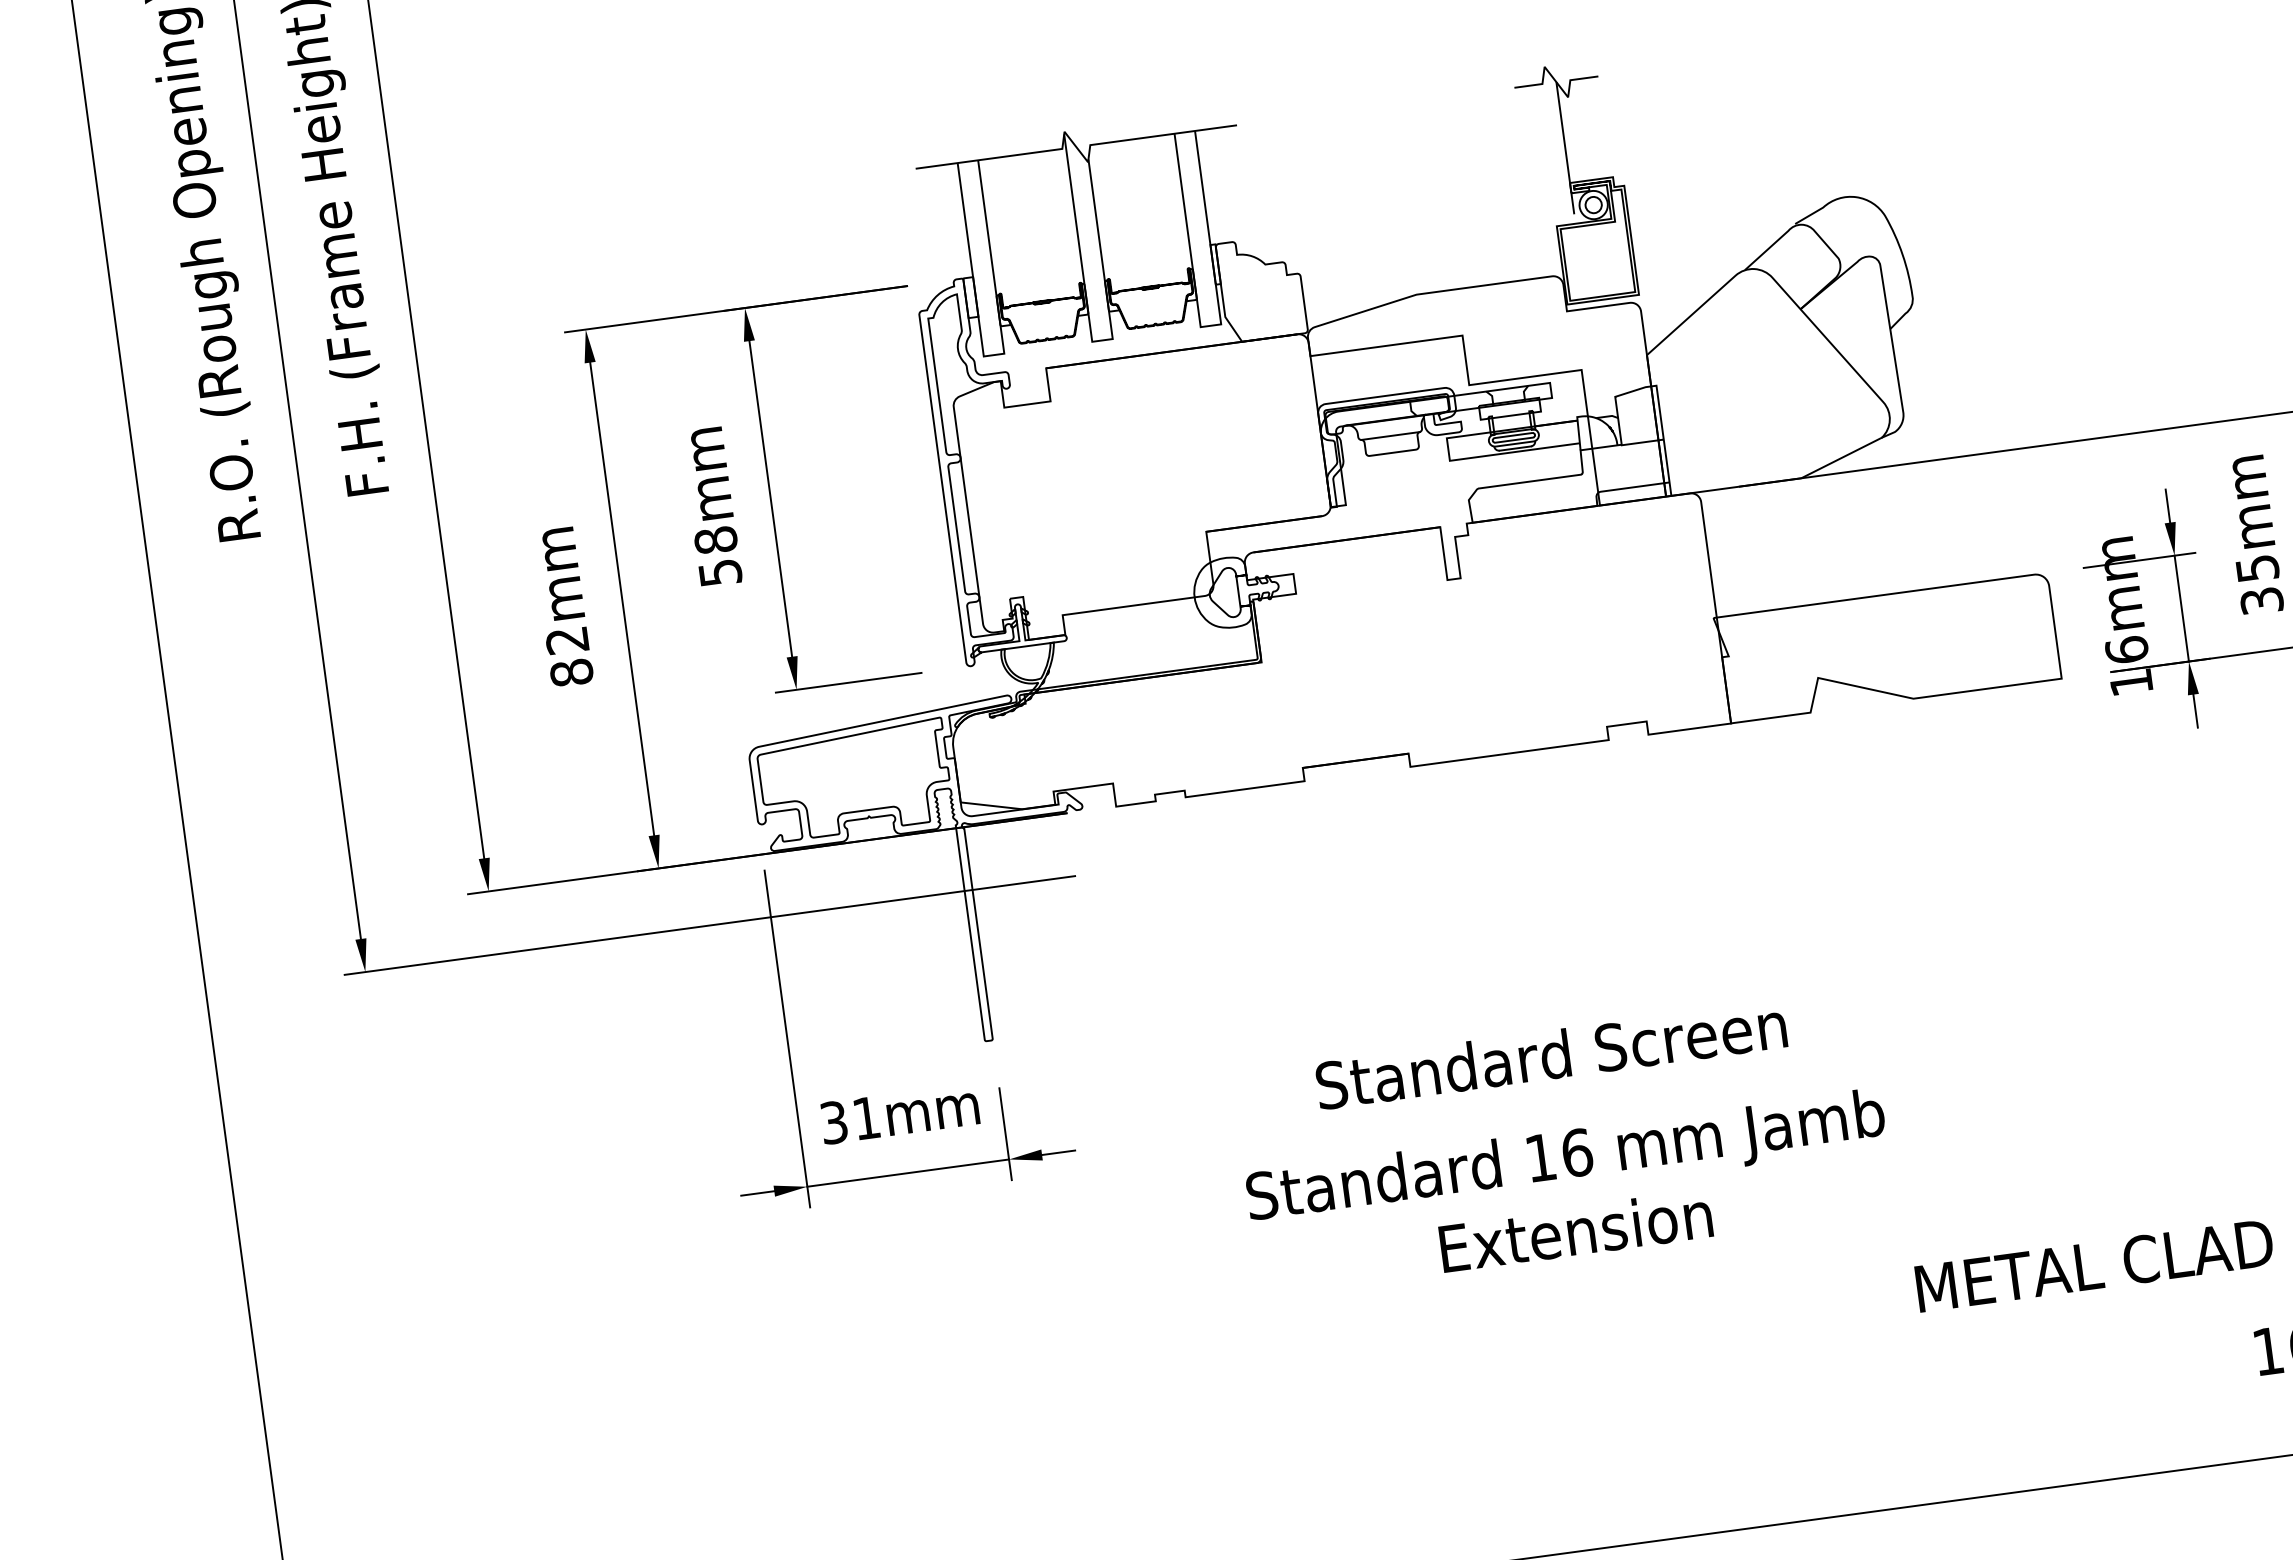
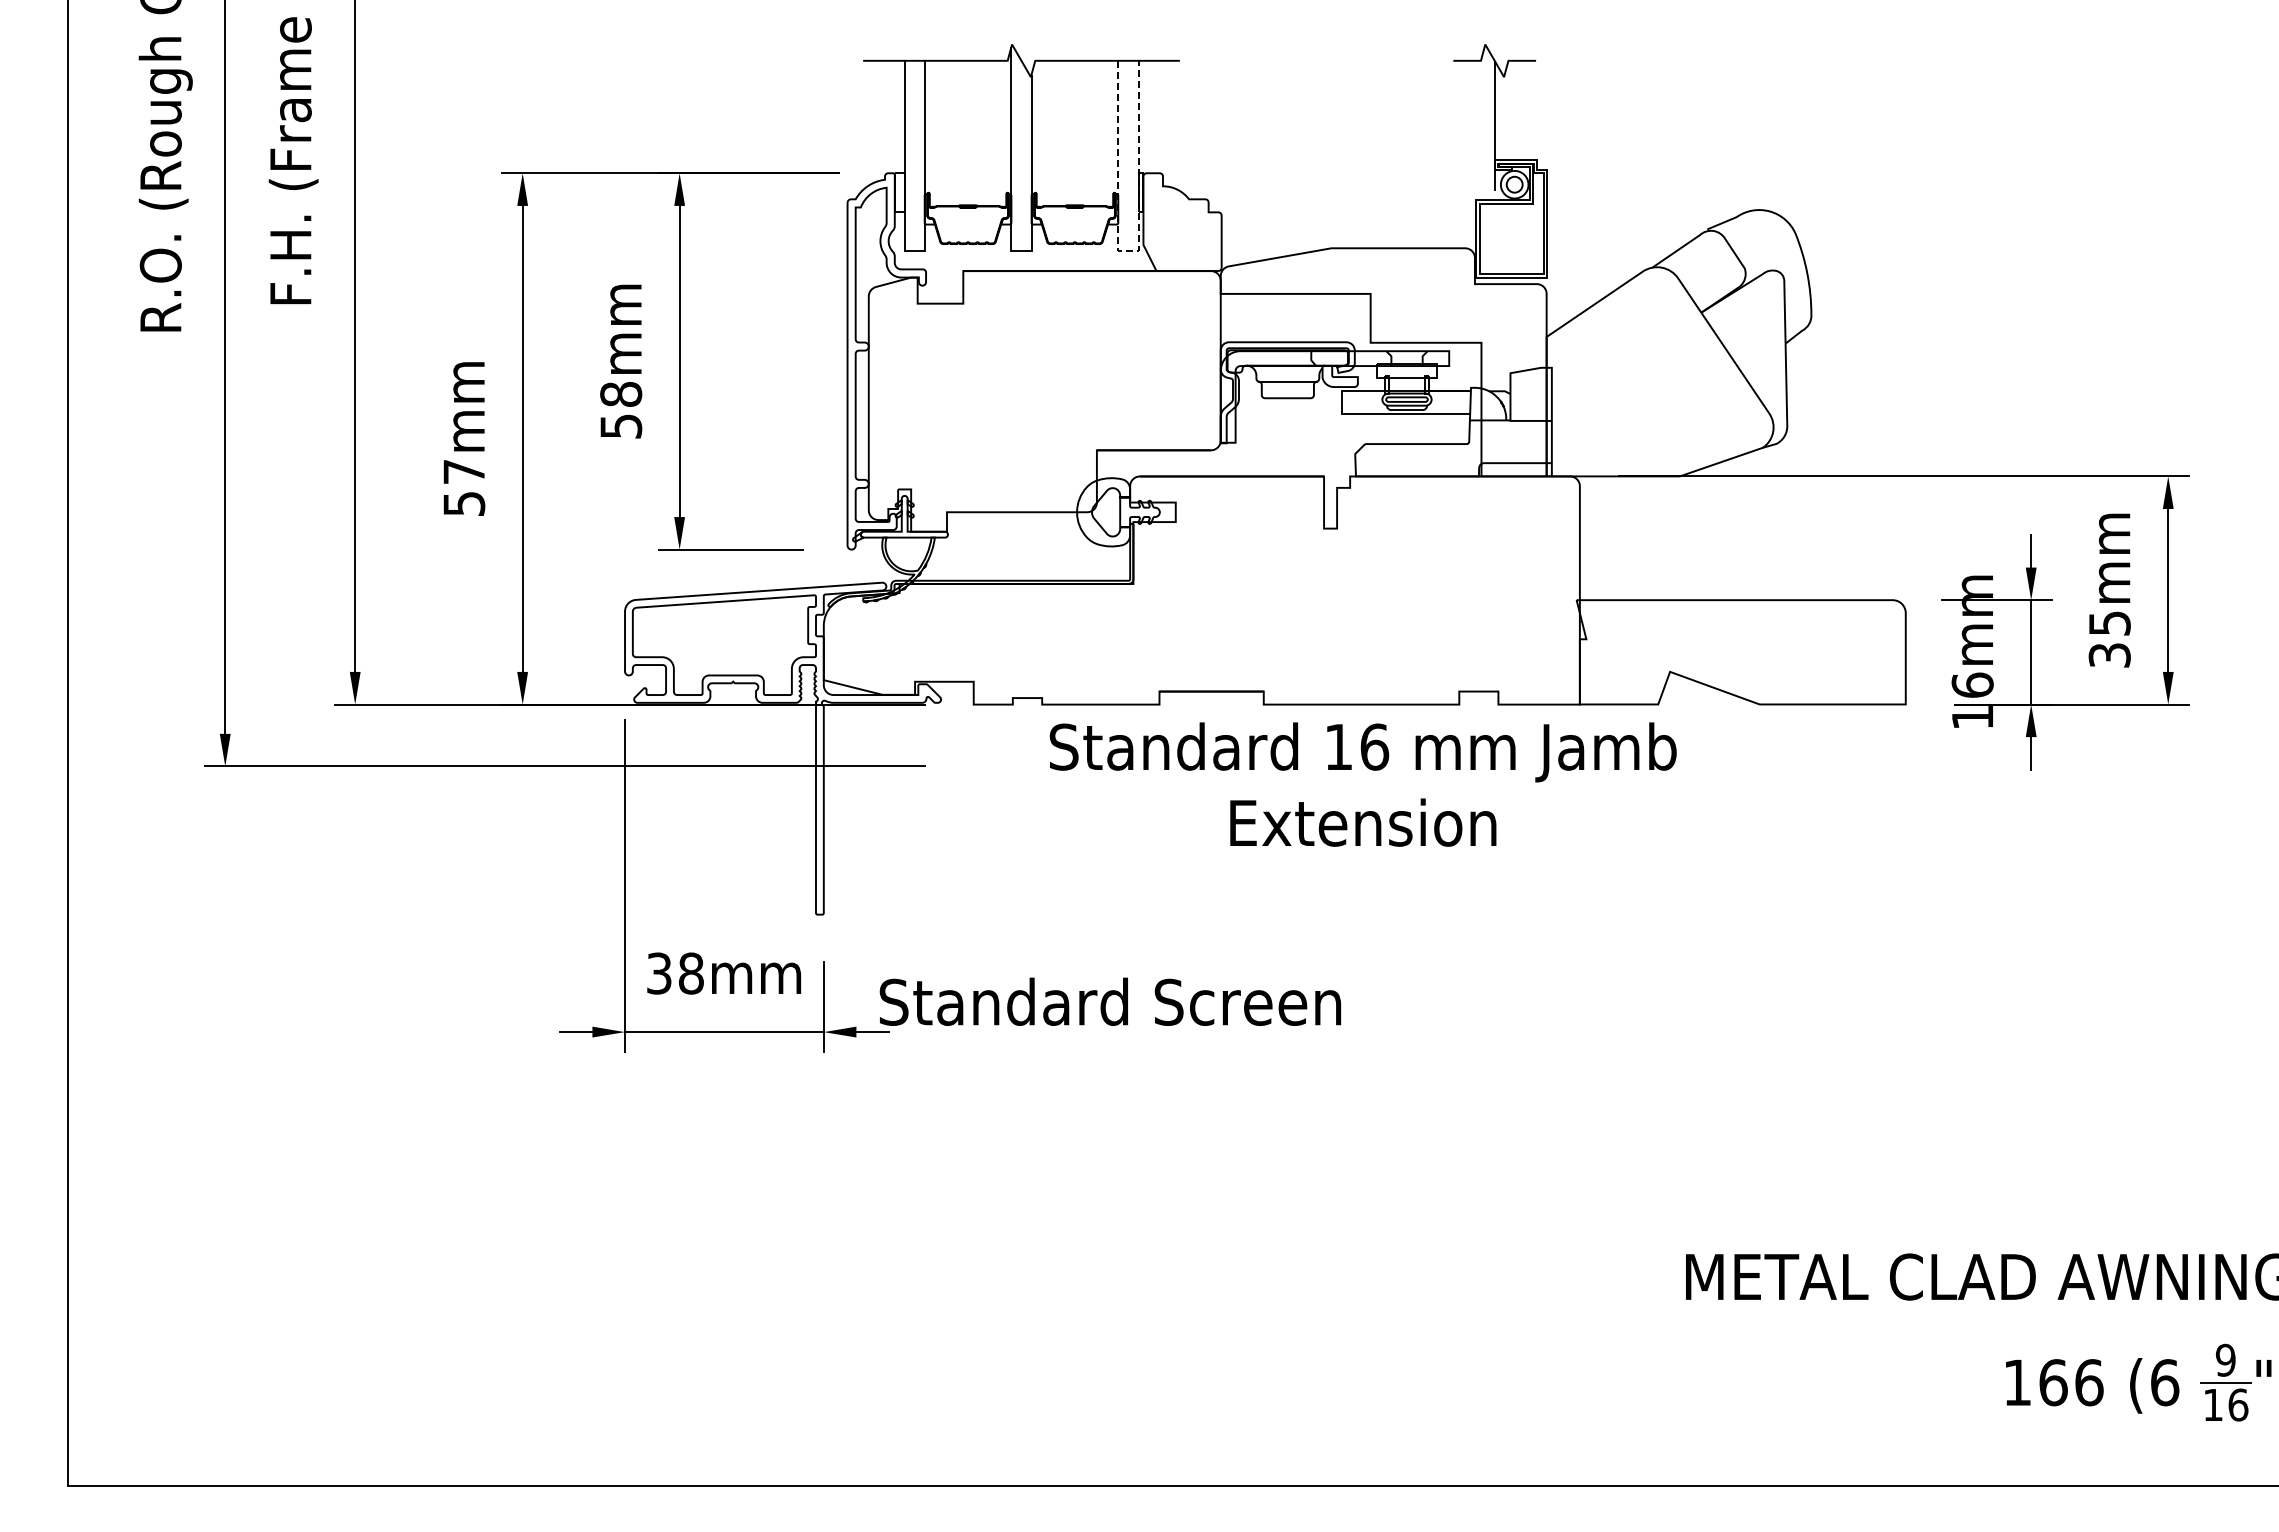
line: (1211, 325) -> (1128, 251), solid -> dashed
text: (569, 657) -> (464, 488), 82mm -> 57mm
text: (1551, 1054) -> (1110, 1001), moved
text: (865, 1118) -> (690, 973), 31mm -> 38mm
text: (1569, 1192) -> (1362, 784), moved

